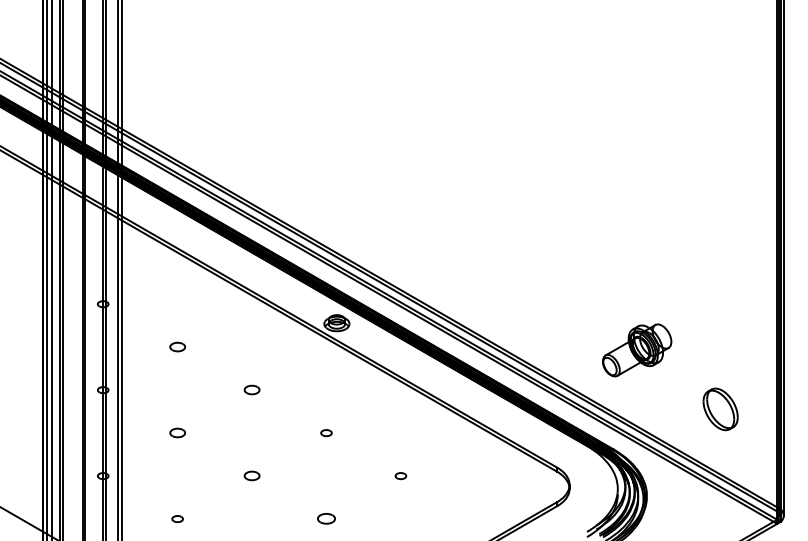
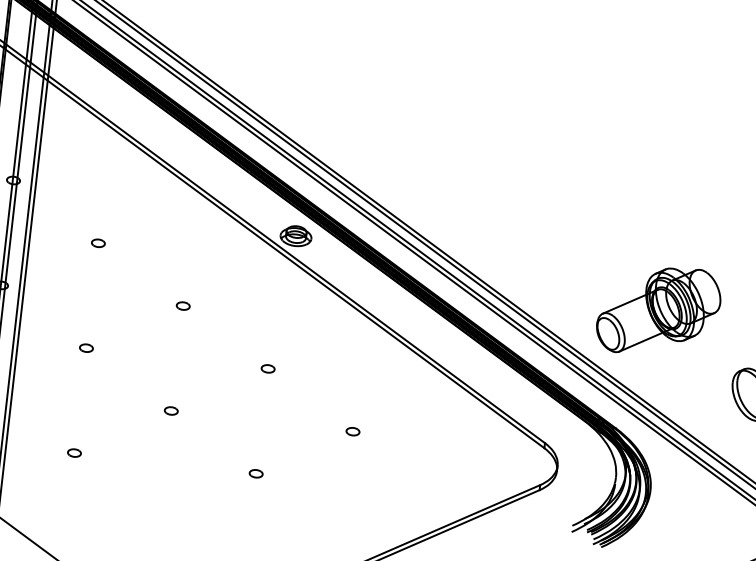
part: (177, 347) -> (98, 243), size x0.71
part: (636, 350) -> (658, 311), size x1.43
part: (251, 390) -> (182, 306), size x0.71
part: (177, 433) -> (86, 348), size x0.71
part: (251, 476) -> (170, 411), size x0.71
part: (326, 519) -> (256, 474), size x0.62

